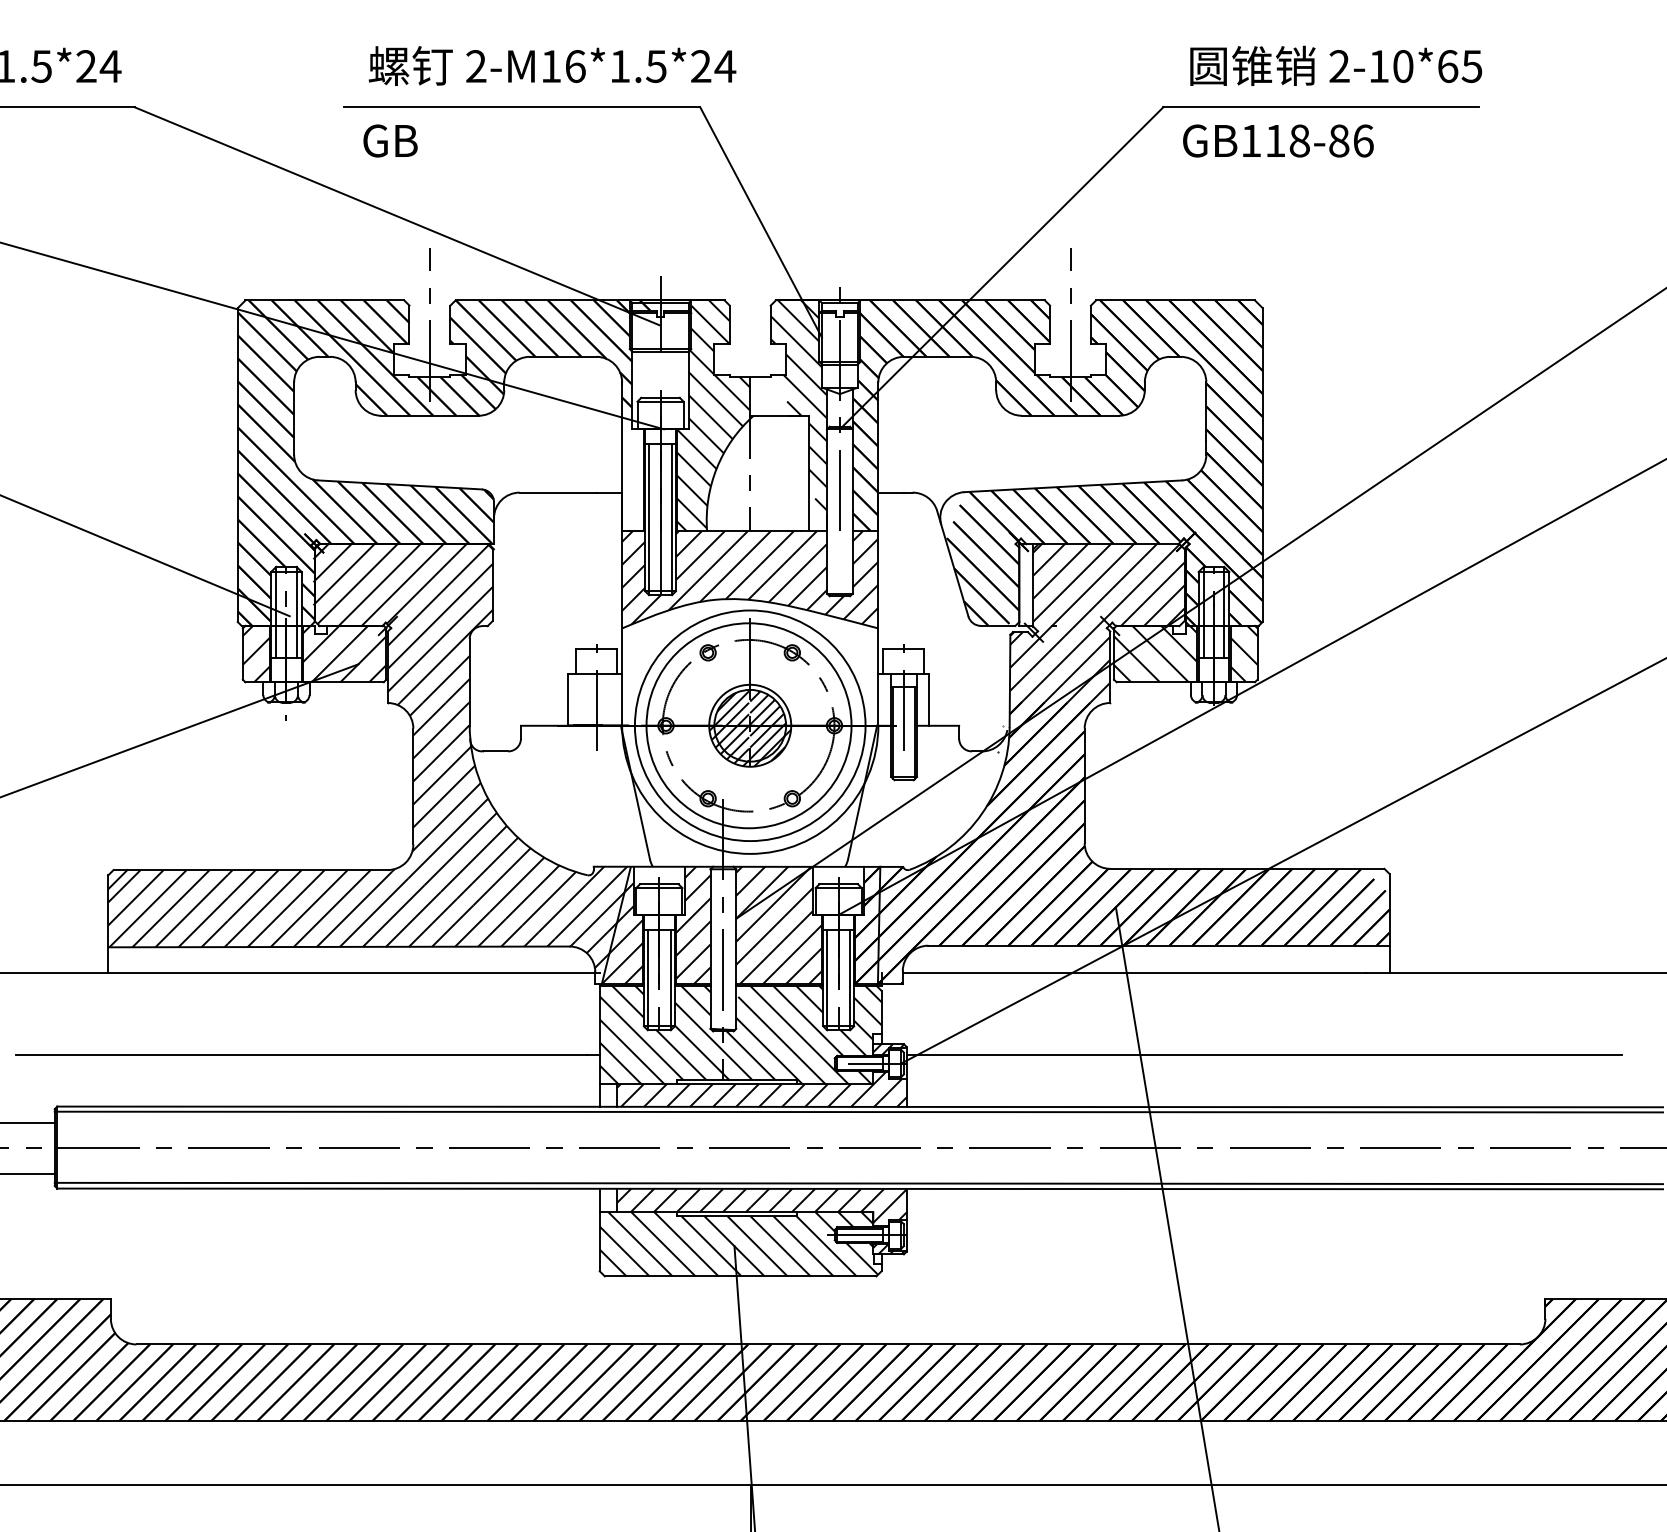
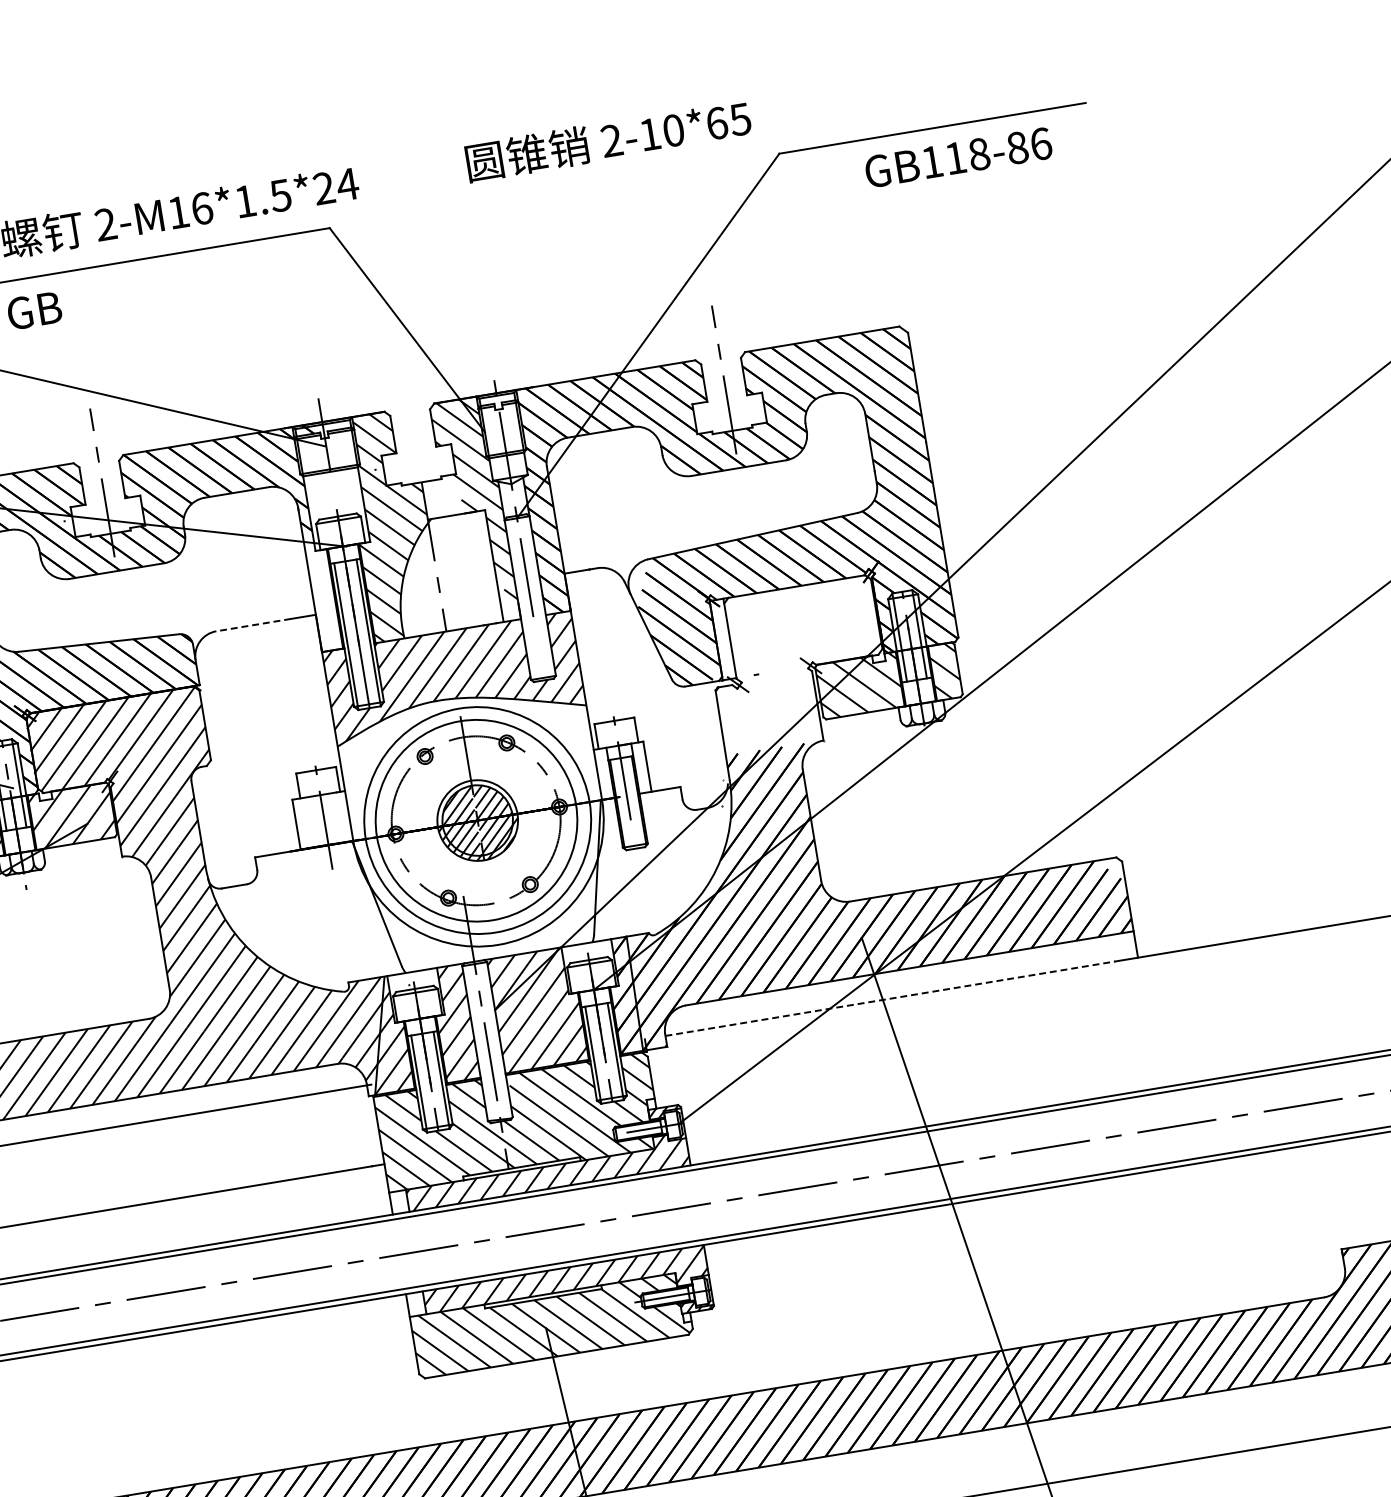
text: (1336, 65) -> (608, 140), moved
text: (1278, 140) -> (958, 157), moved
line: (557, 492) -> (253, 625), solid -> dashed
hatch: (1096, 623) -> (797, 665), removed
line: (1134, 972) -> (890, 998), solid -> dashed
line: (1264, 1054) -> (1029, 1056), removed

